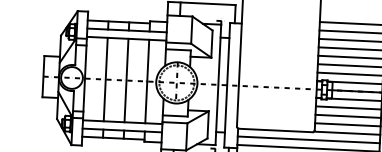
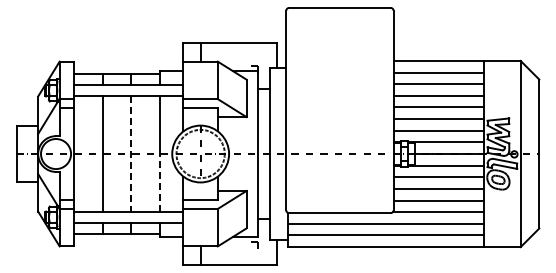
line: (126, 80) -> (131, 154), solid -> dashed
line: (146, 102) -> (159, 182), solid -> dashed

